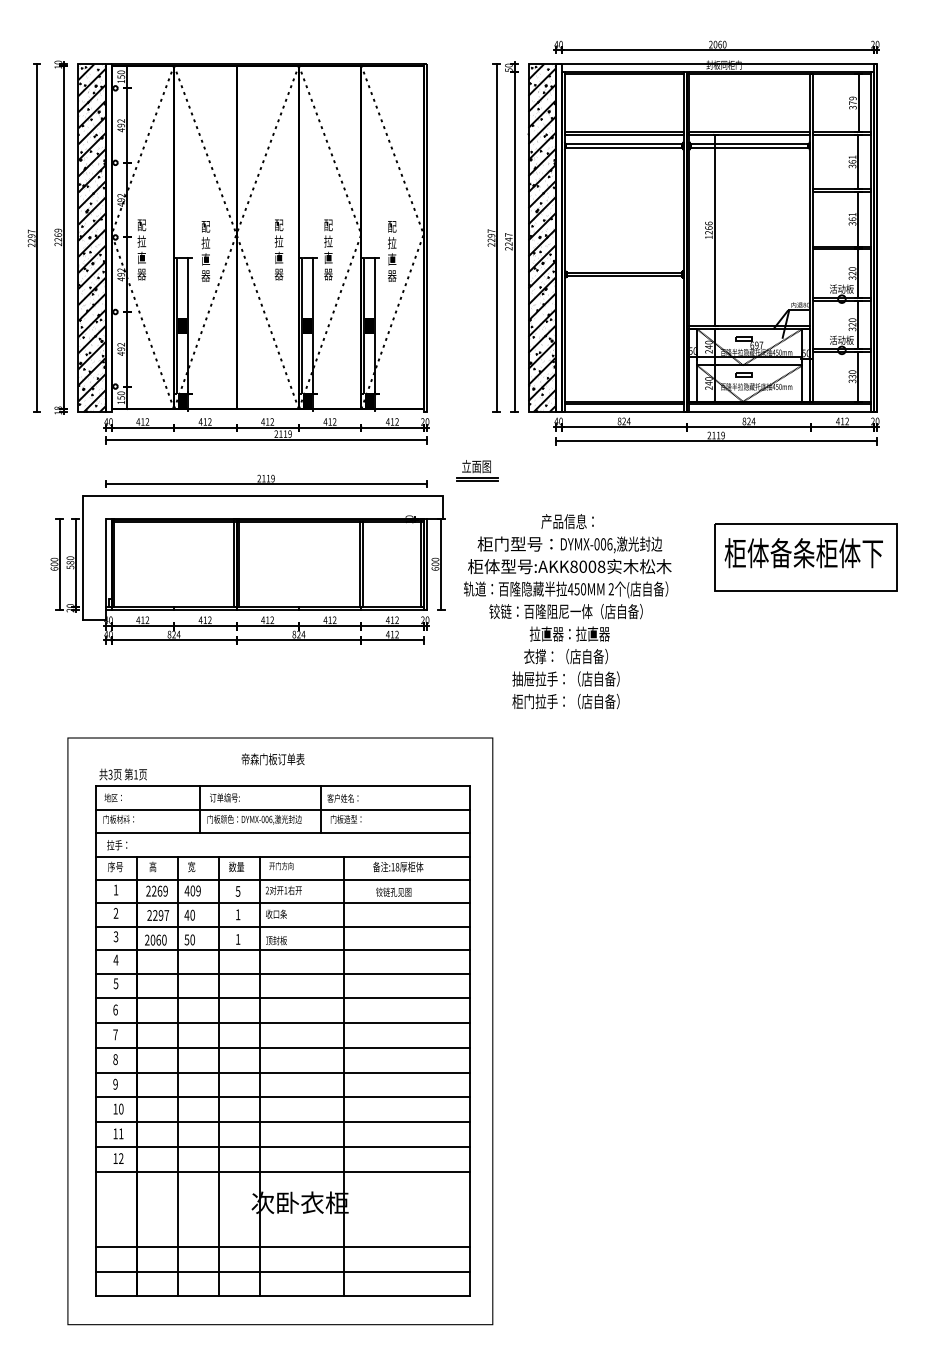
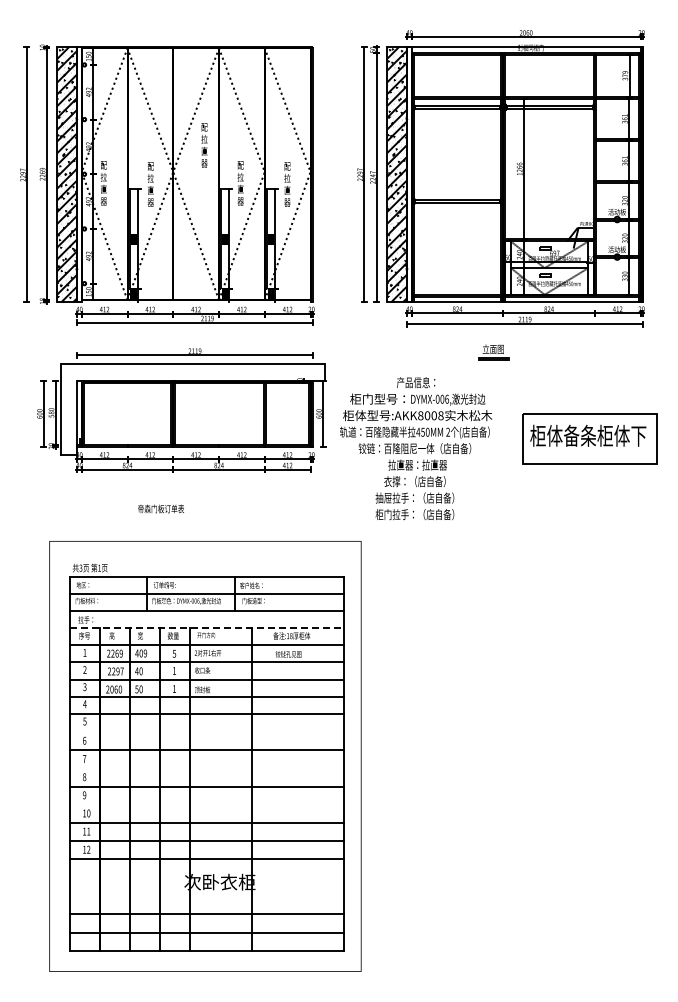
text: (279, 250) -> (204, 145), moved
part: (476, 470) -> (493, 352), moved
part: (805, 556) -> (589, 438), moved
text: (272, 758) -> (160, 508), moved
line: (283, 856) -> (207, 628), solid -> dashed
line: (283, 998) -> (207, 732), removed
line: (283, 1047) -> (207, 768), removed
line: (283, 1096) -> (207, 804), removed

